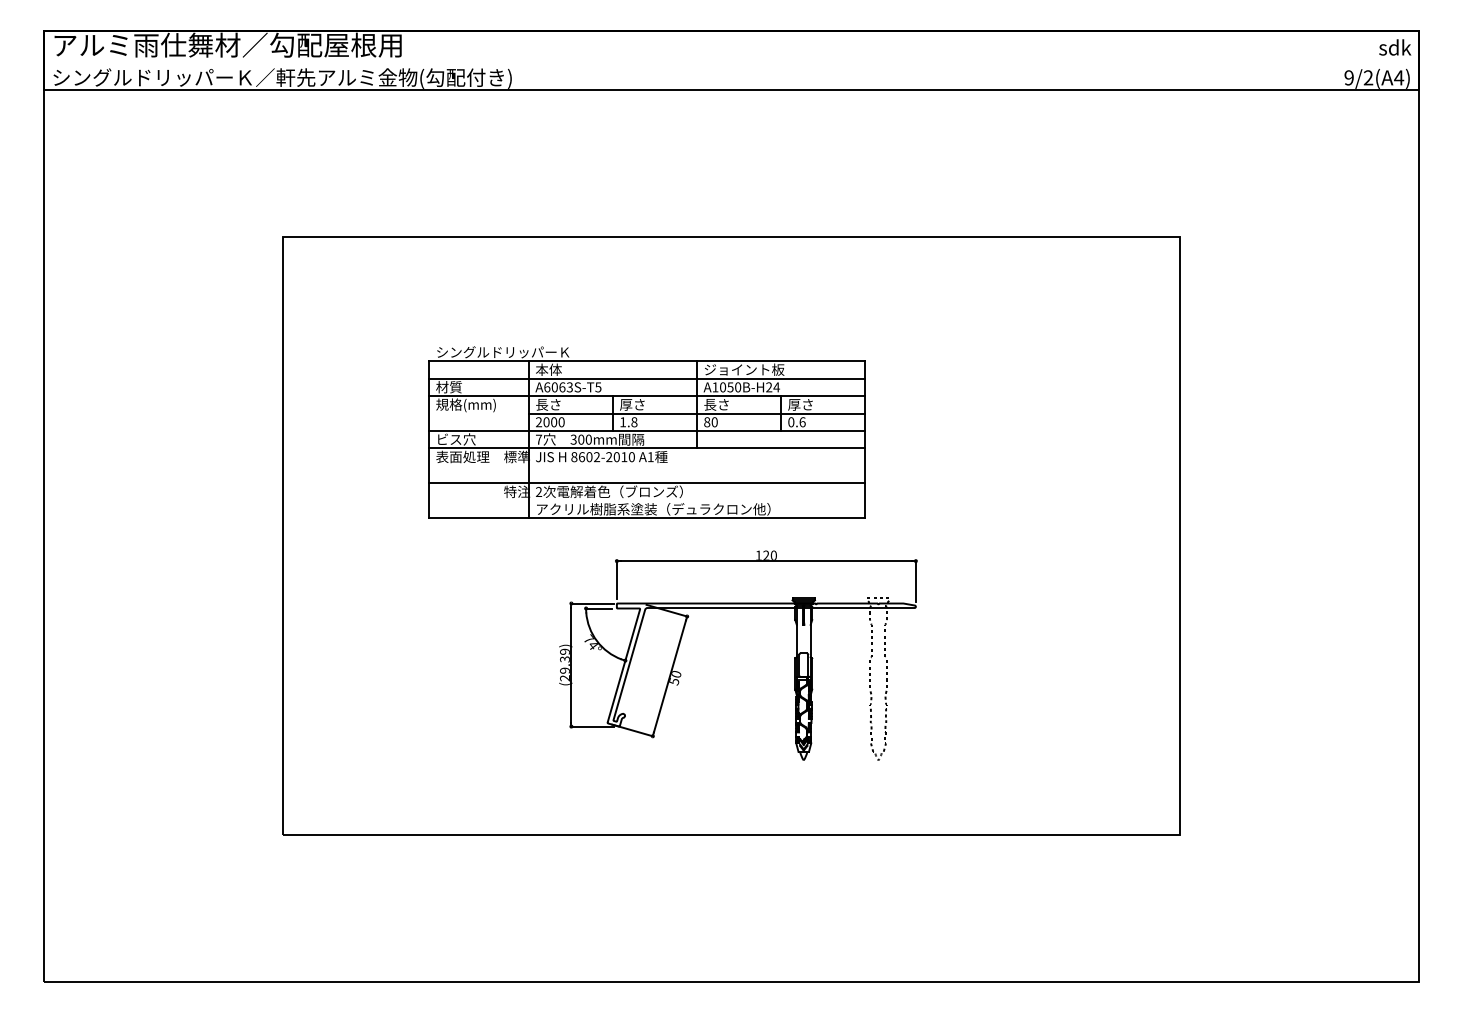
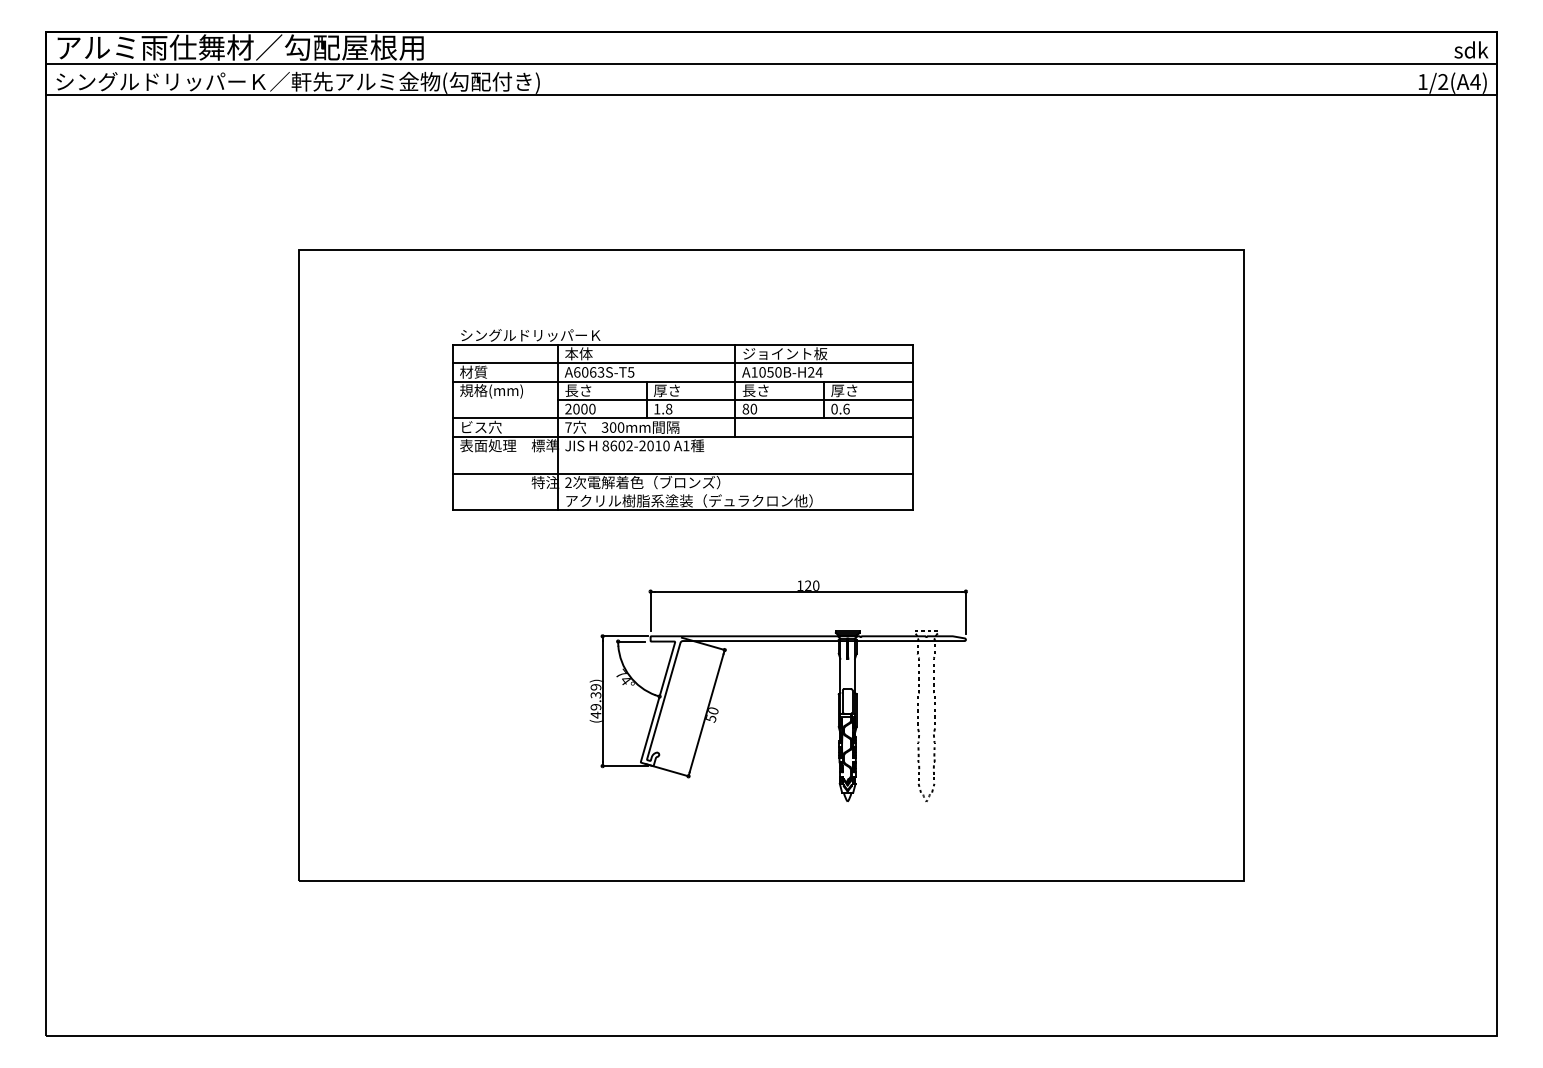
line: (731, 60) -> (771, 63), added
text: (1348, 78) -> (1422, 82), 9/2(A4) -> 1/2(A4)
part: (647, 432) -> (682, 419), moved
text: (564, 677) -> (595, 714), (29.39) -> (49.39)

